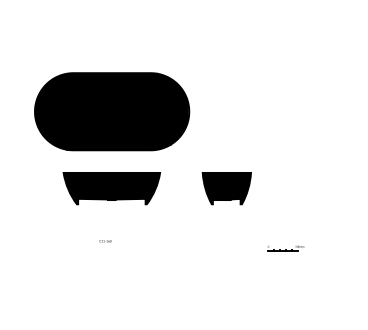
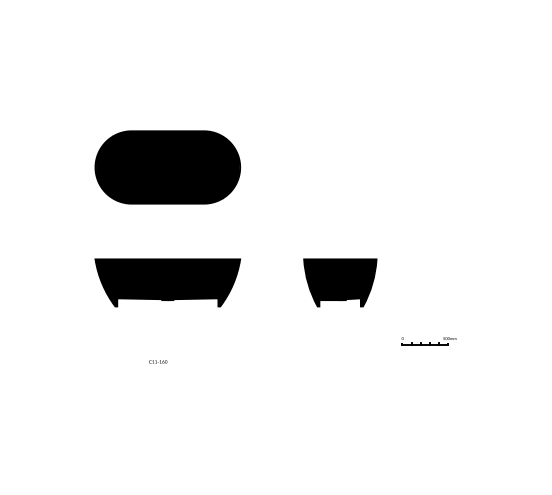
part: (111, 111) -> (167, 167), size x0.62
part: (285, 248) -> (428, 341), moved

